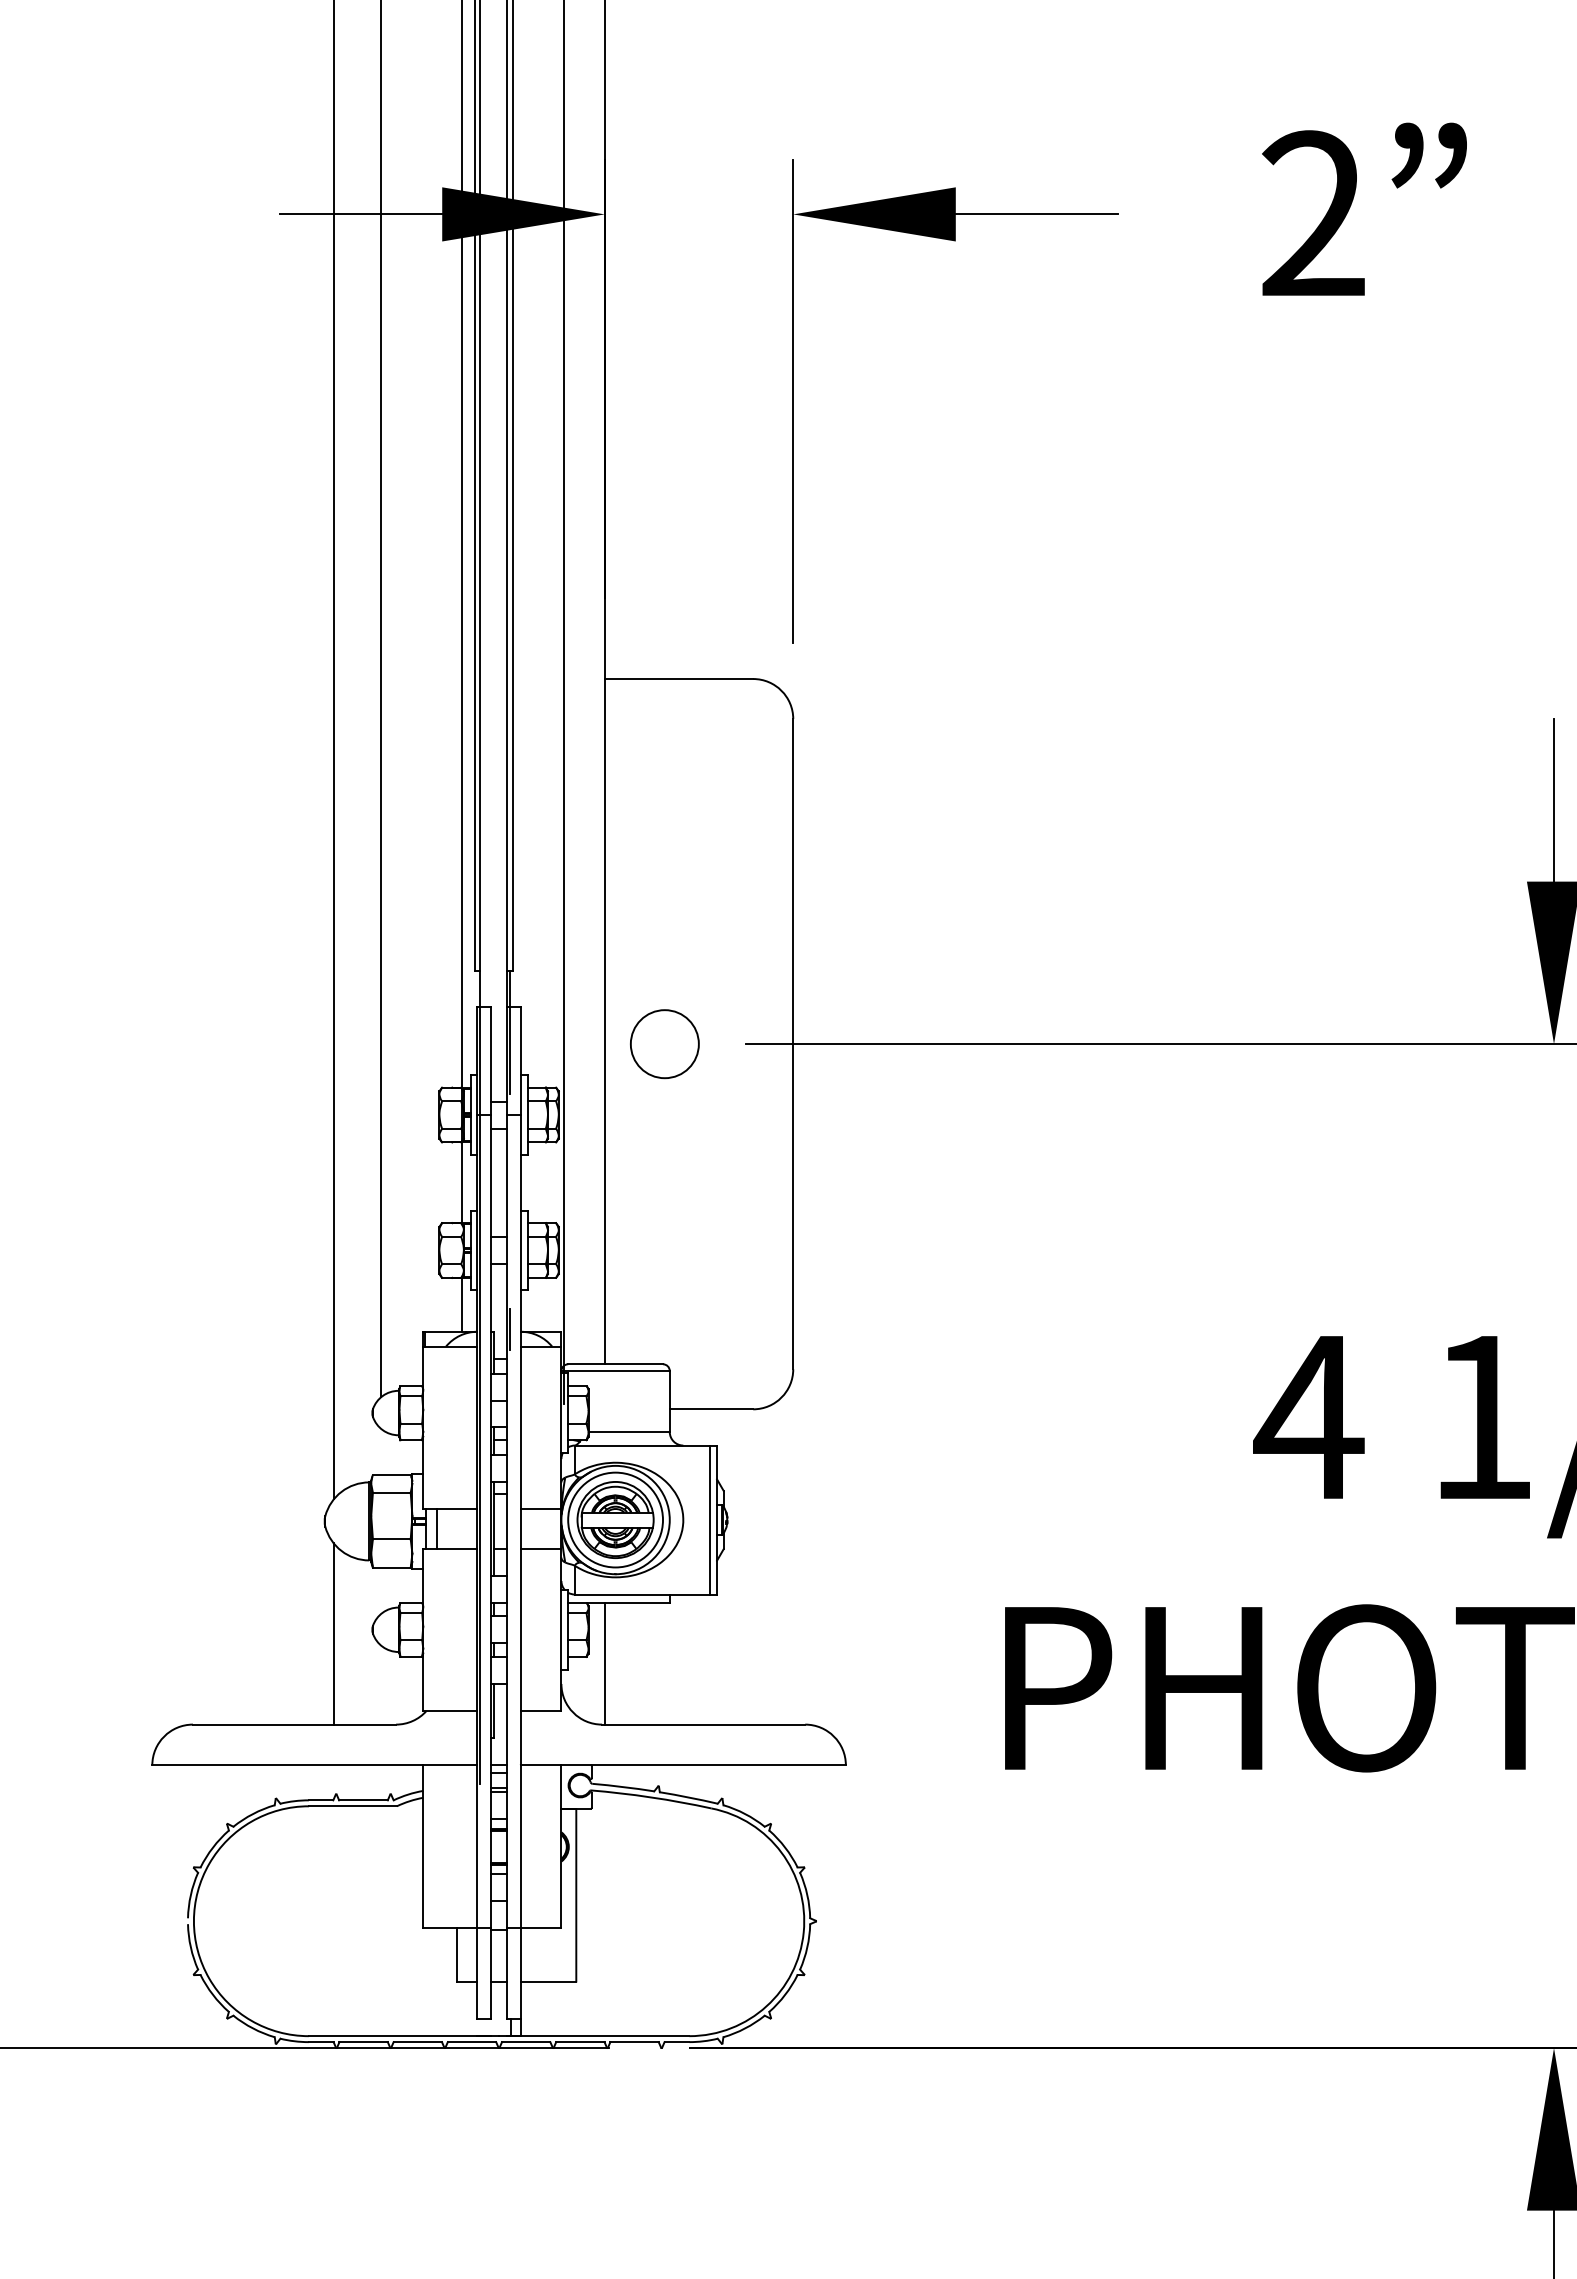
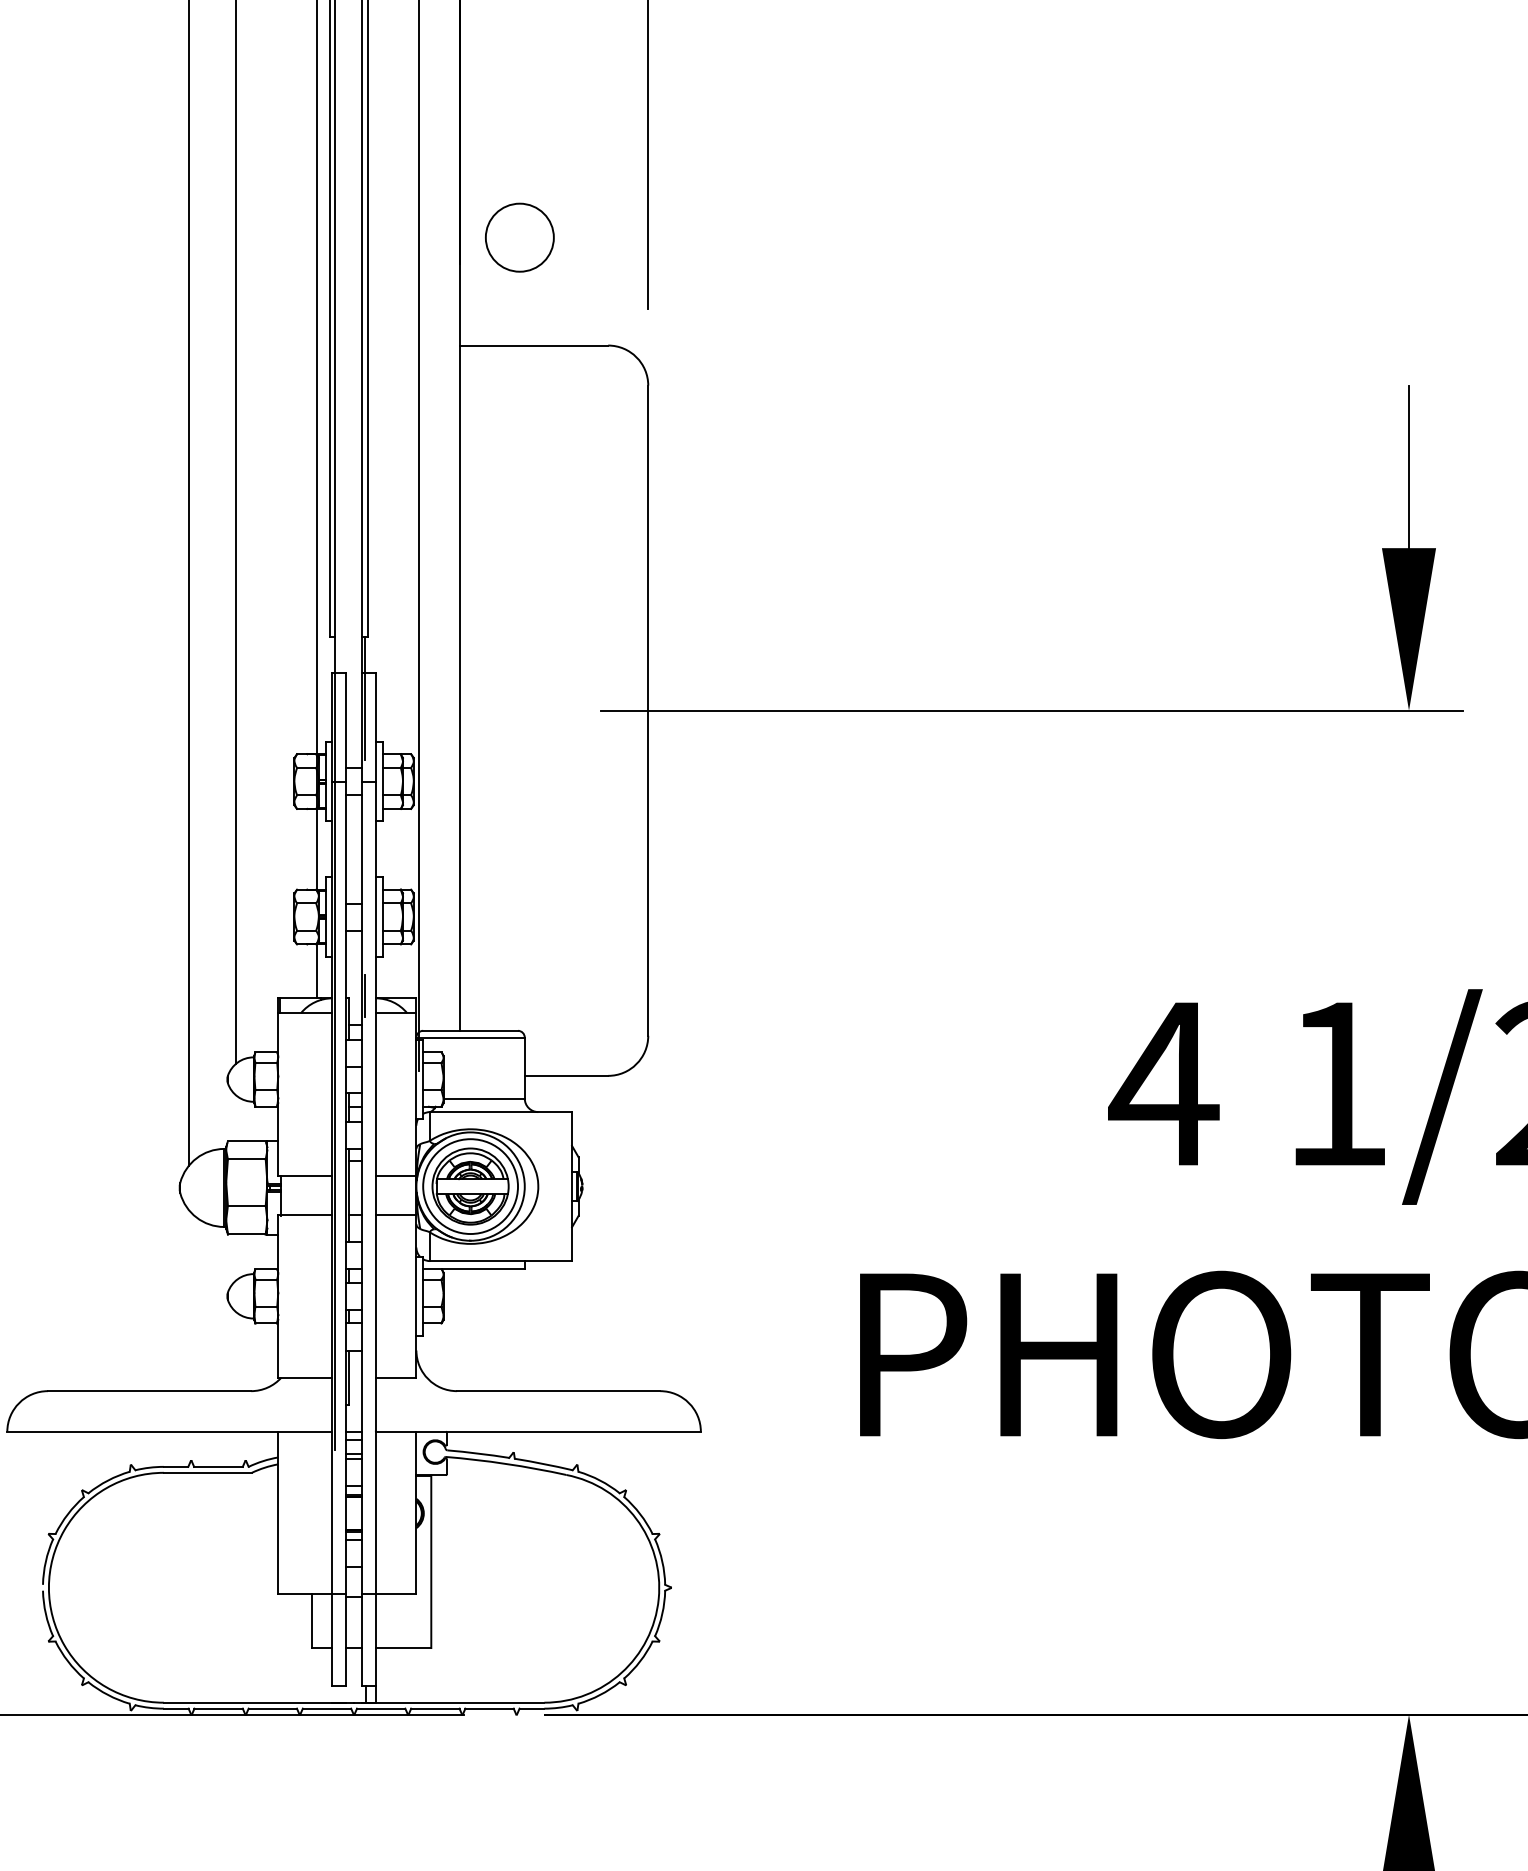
circle: (664, 1044) -> (519, 238), moved
line: (710, 1519) -> (565, 1186), removed
line: (436, 1528) -> (291, 1195), removed
line: (333, 1633) -> (188, 1300), removed
line: (604, 1663) -> (459, 1330), removed

